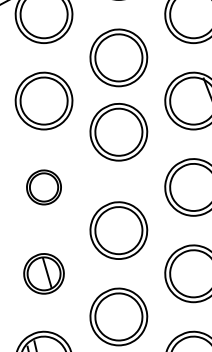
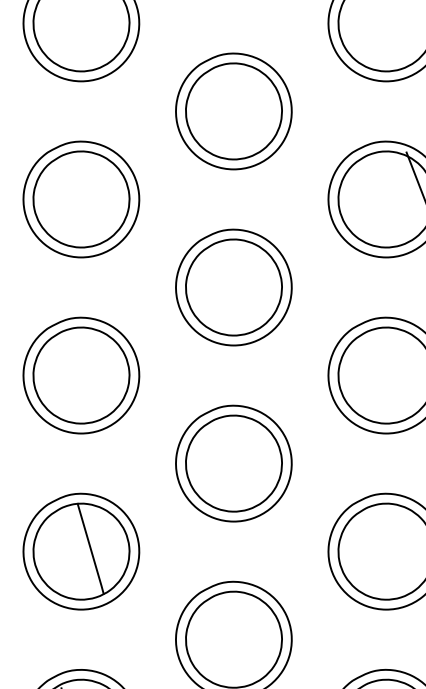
part: (118, 132) -> (233, 288), moved
part: (43, 187) -> (80, 375), size x1.67
part: (43, 273) -> (80, 551), size x1.43

